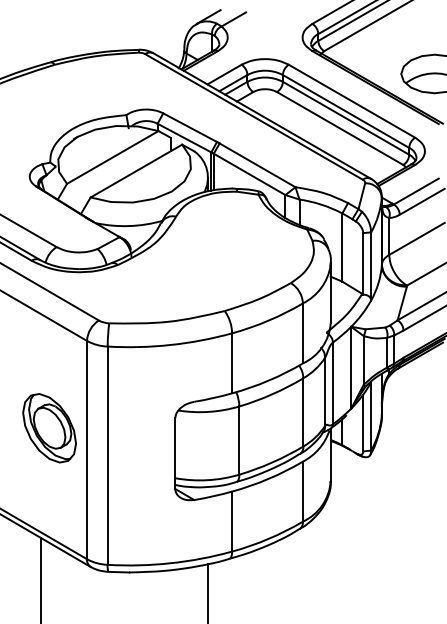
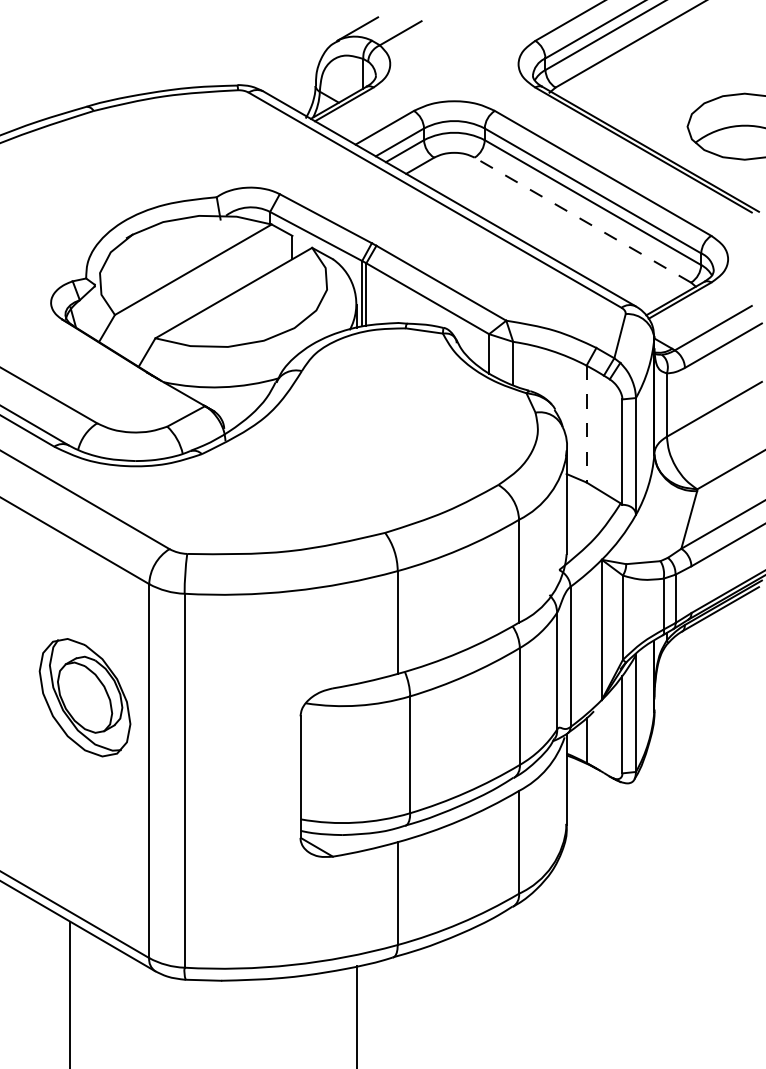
line: (340, 128) -> (583, 220), solid -> dashed
line: (342, 248) -> (586, 425), solid -> dashed
part: (49, 428) -> (84, 698), moved

